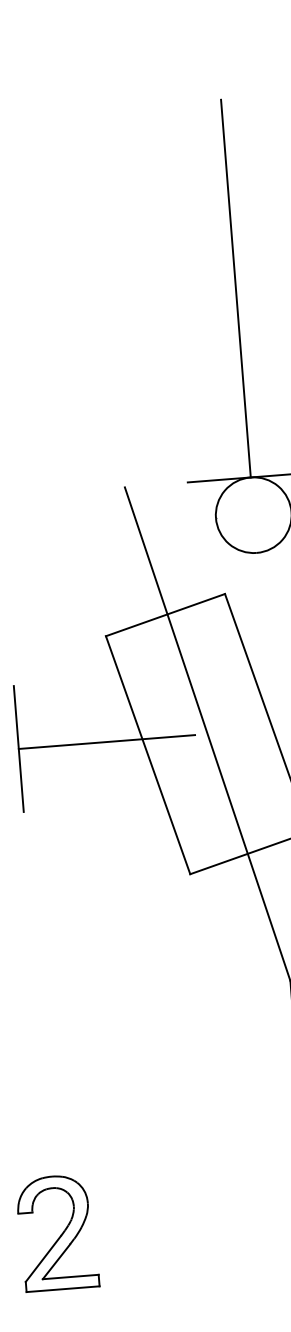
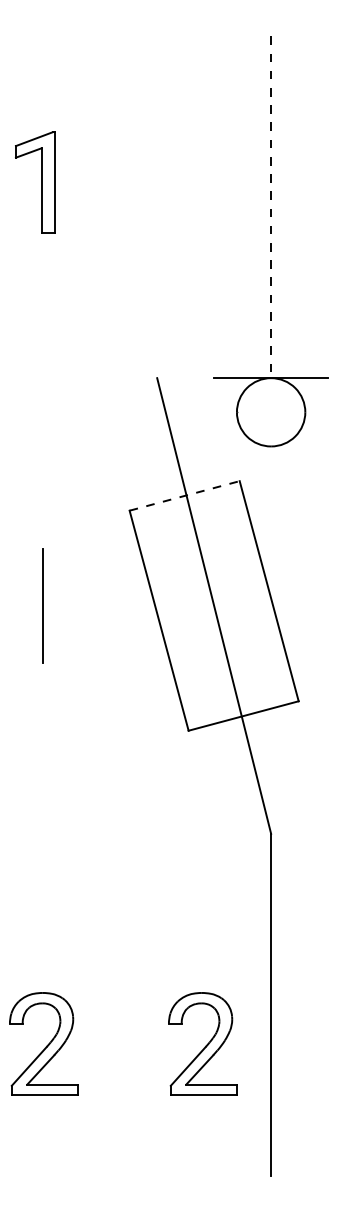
line: (236, 288) -> (271, 207), solid -> dashed
line: (165, 614) -> (184, 495), solid -> dashed
line: (106, 741) -> (122, 605), removed
part: (232, 1218) -> (202, 1043), added

